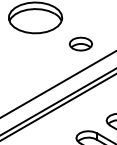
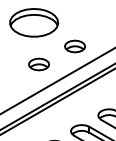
part: (41, 64) -> (39, 64), added

